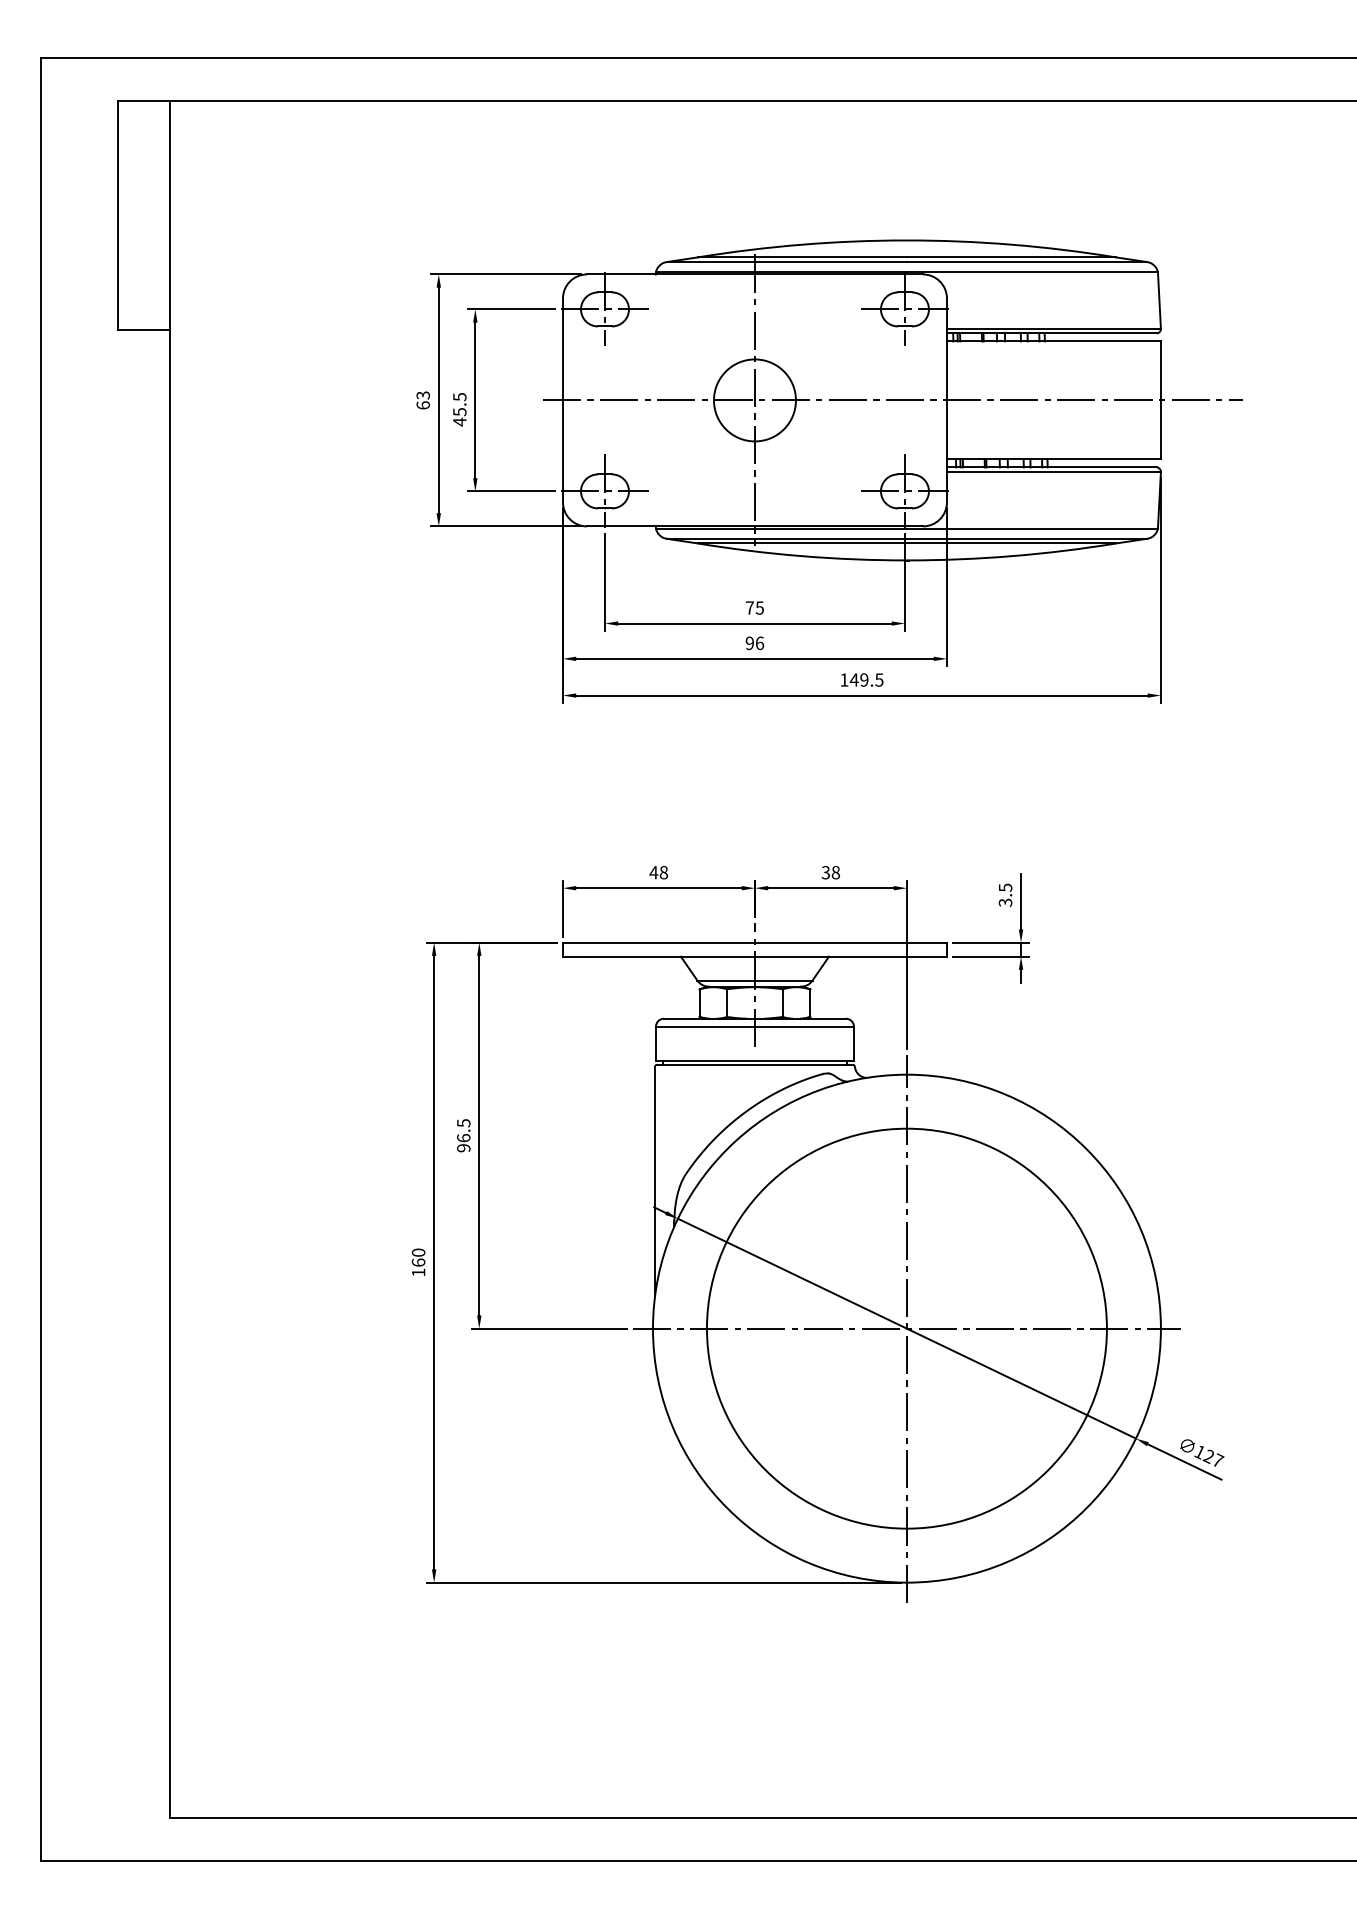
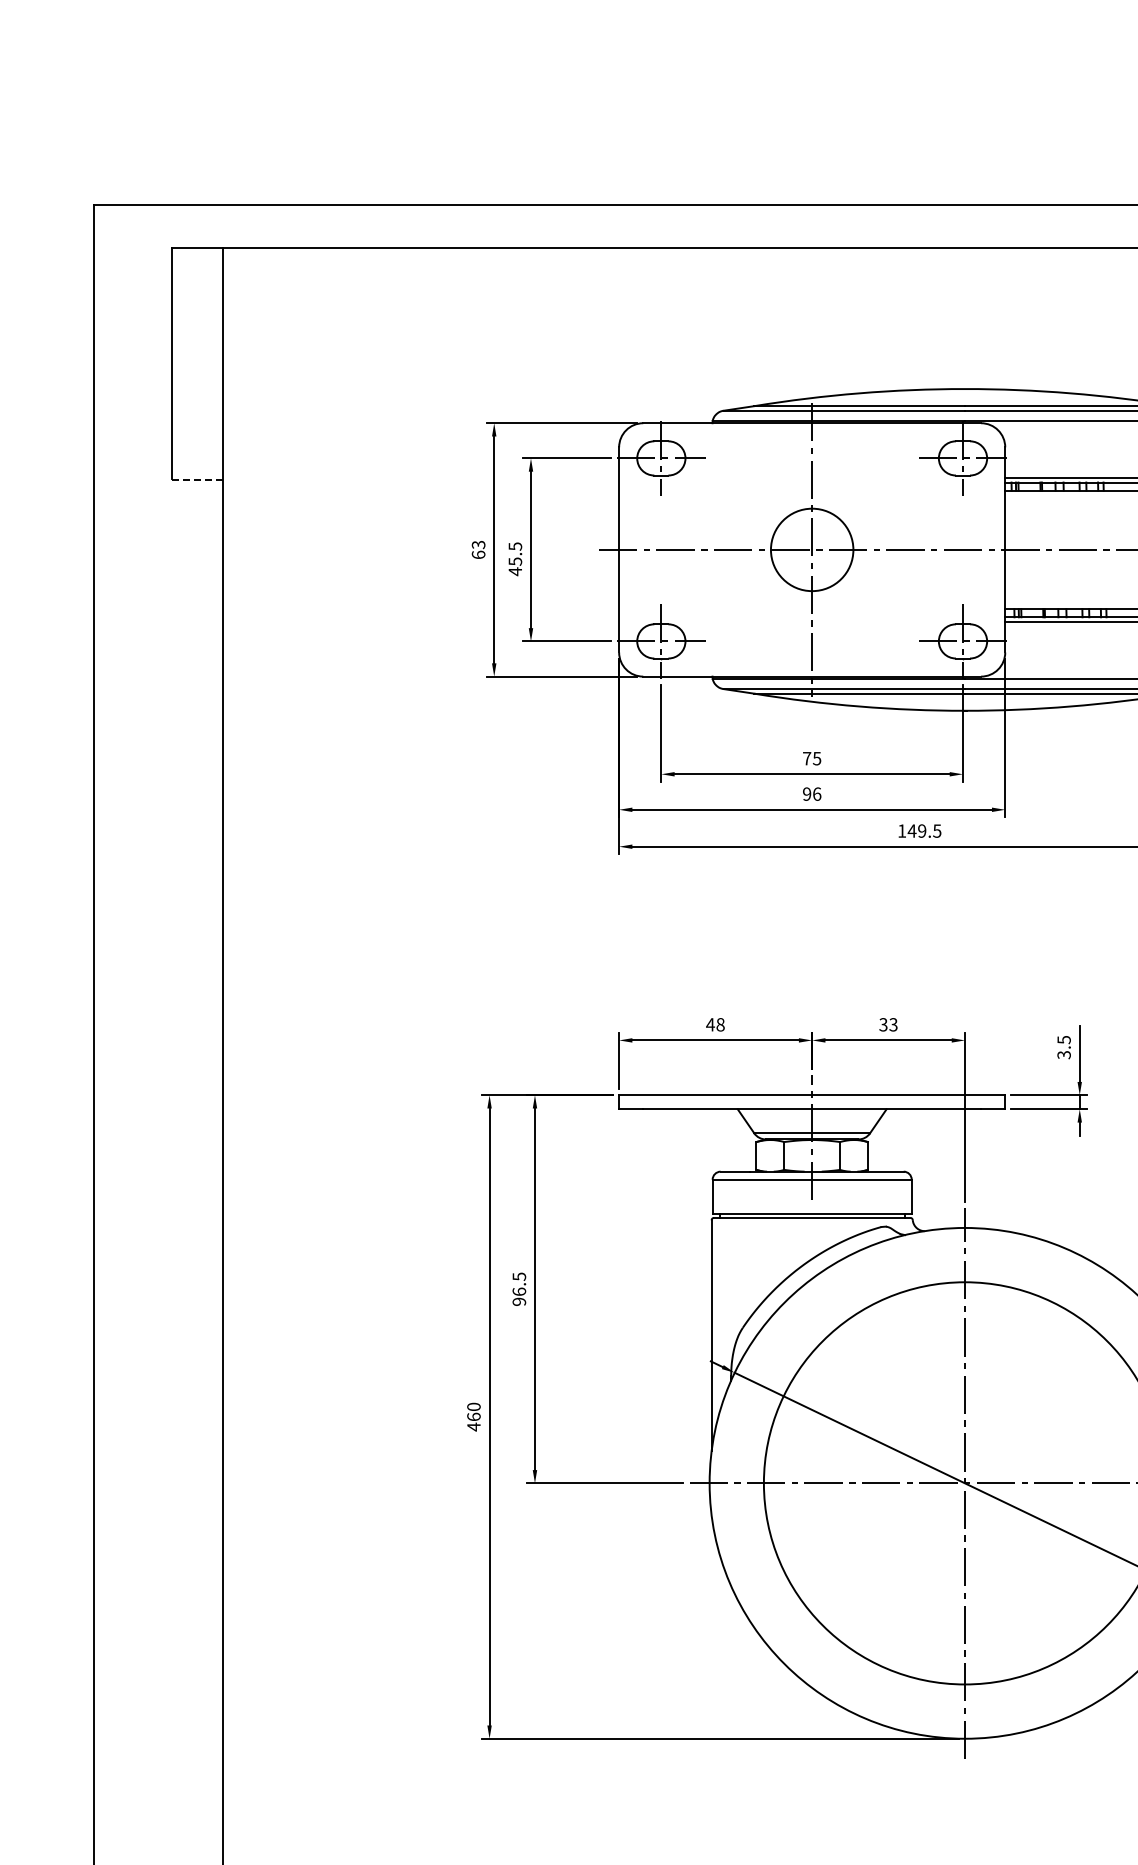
line: (143, 330) -> (197, 479), solid -> dashed
text: (835, 872) -> (893, 1024), 38 -> 33
text: (418, 1272) -> (473, 1426), 160 -> 460

